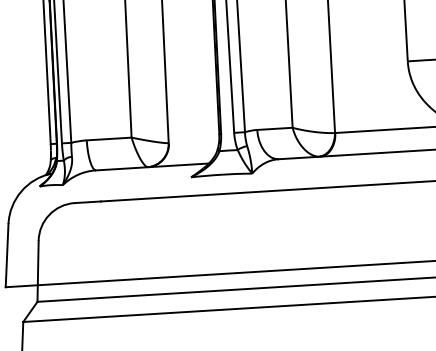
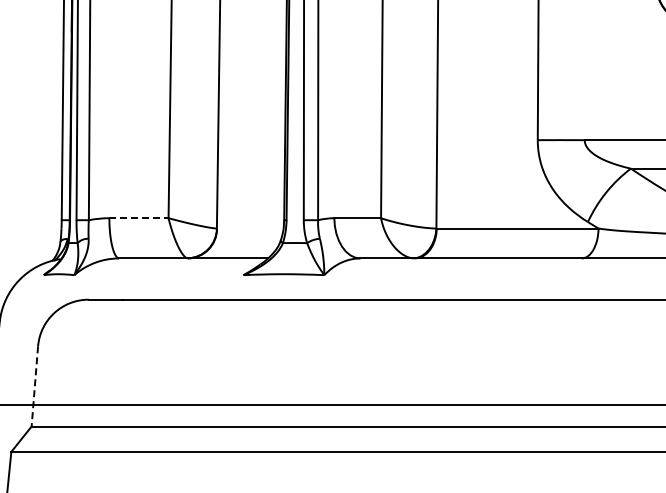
line: (108, 139) -> (138, 218), solid -> dashed
line: (37, 271) -> (34, 386), solid -> dashed

